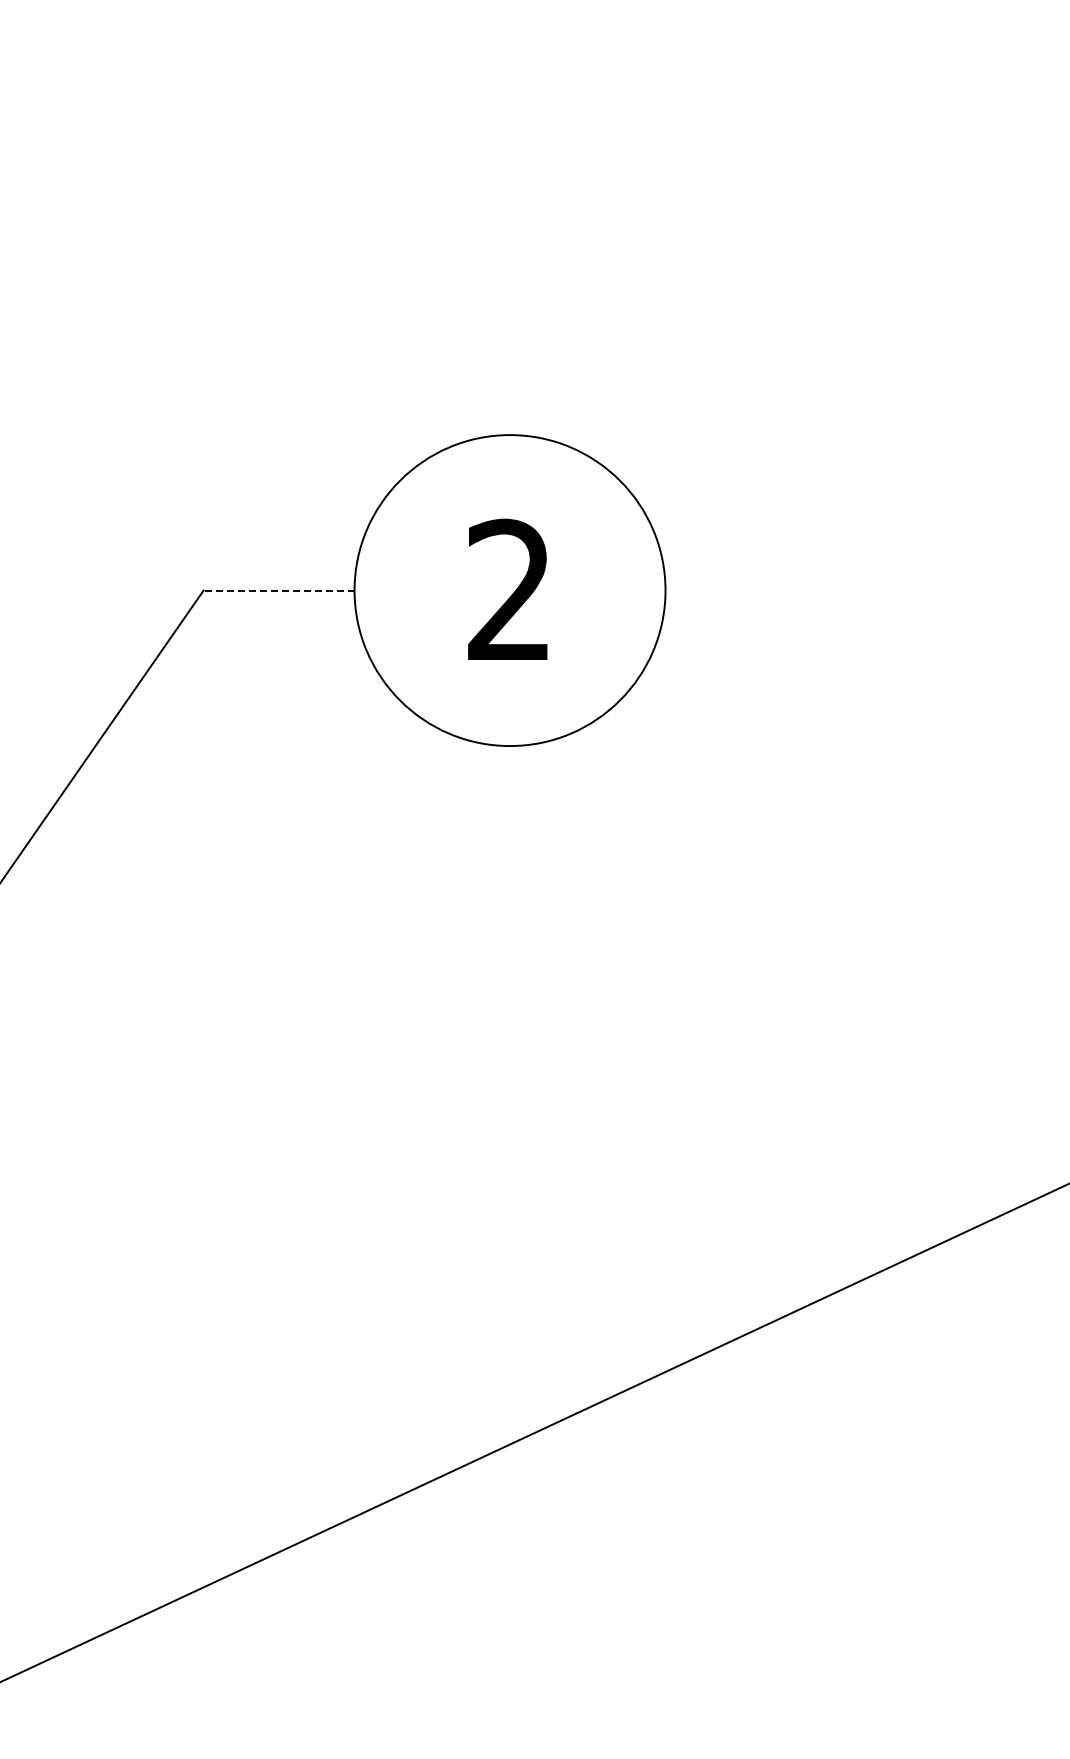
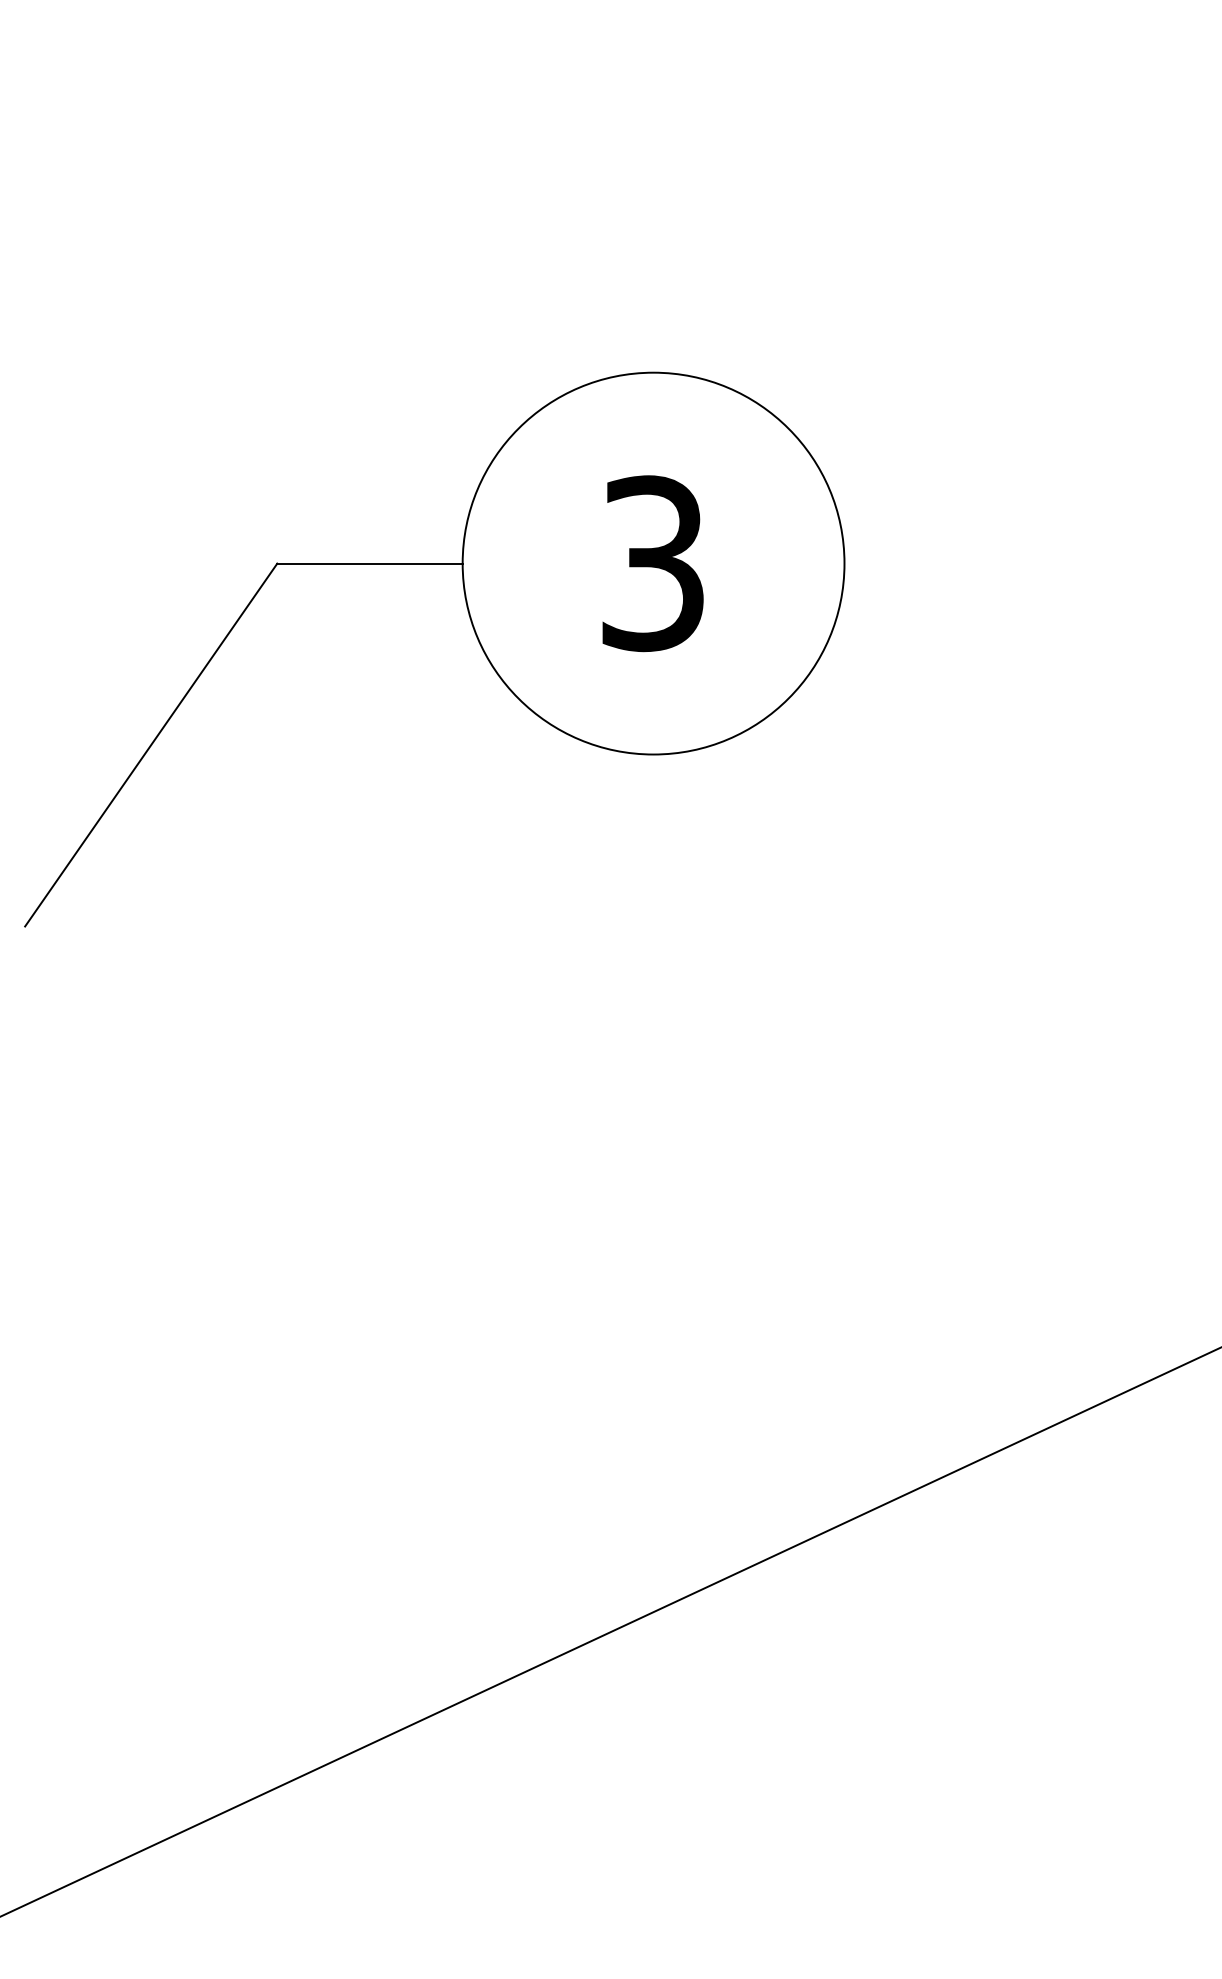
line: (278, 590) -> (369, 563), dashed -> solid
text: (509, 590) -> (652, 563), 2 -> 3

